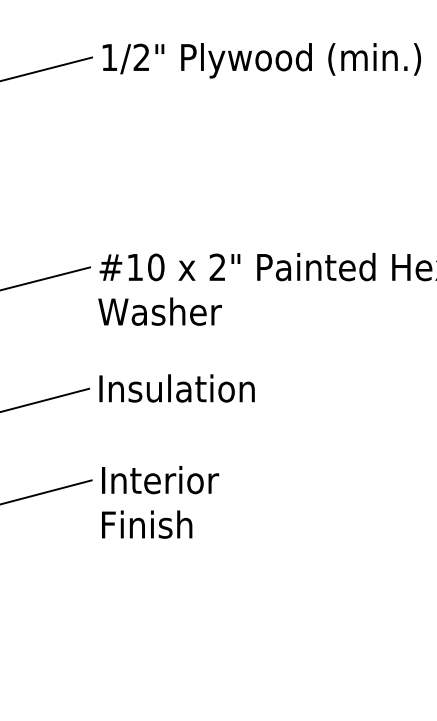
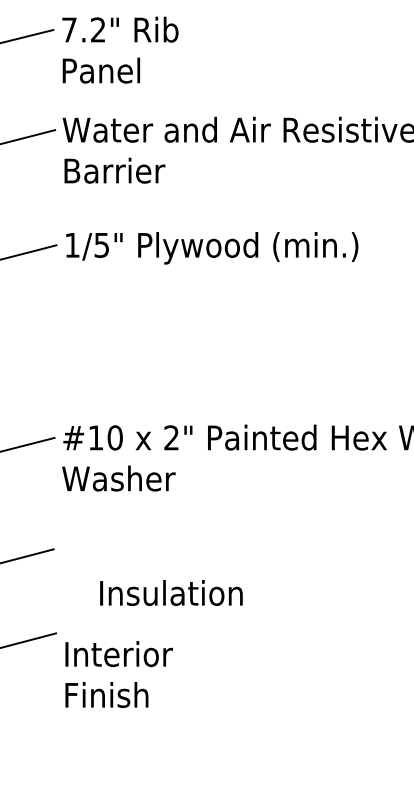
text: (141, 56) -> (101, 244), 1/2" -> 1/5"
text: (177, 387) -> (171, 592), moved
text: (159, 502) -> (118, 674), moved

